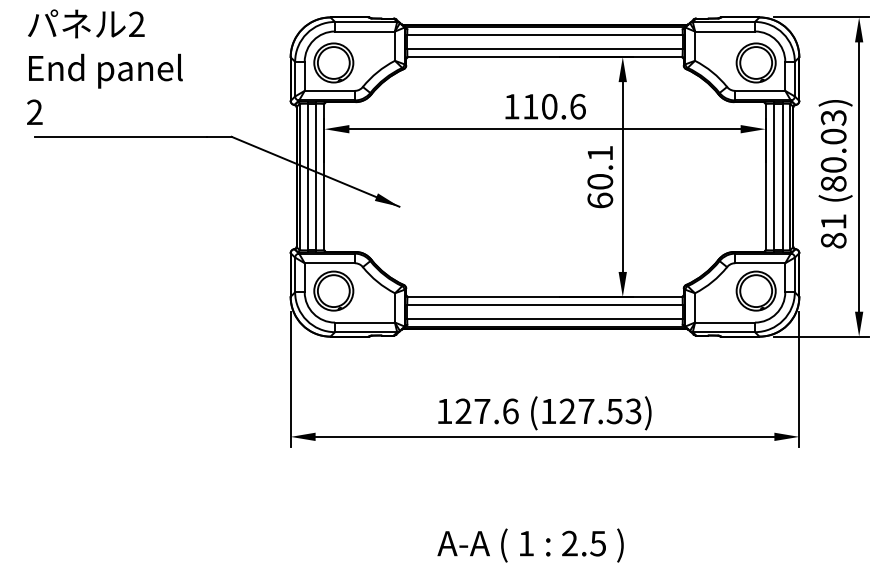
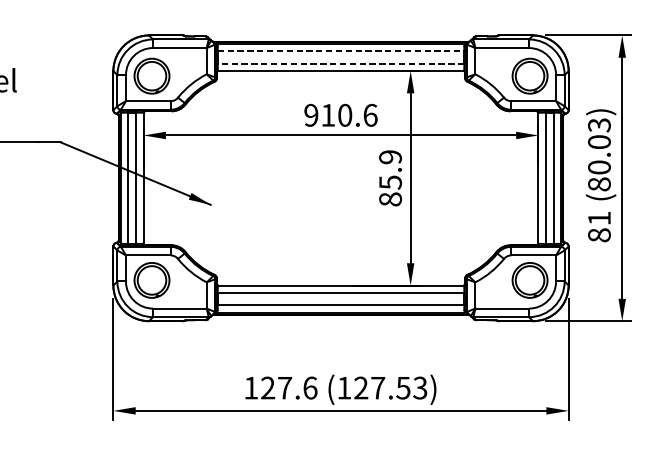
line: (545, 35) -> (341, 51), solid -> dashed
line: (545, 49) -> (341, 64), solid -> dashed
text: (511, 106) -> (311, 115), 110.6 -> 910.6
text: (600, 176) -> (390, 177), 60.1 -> 85.9

